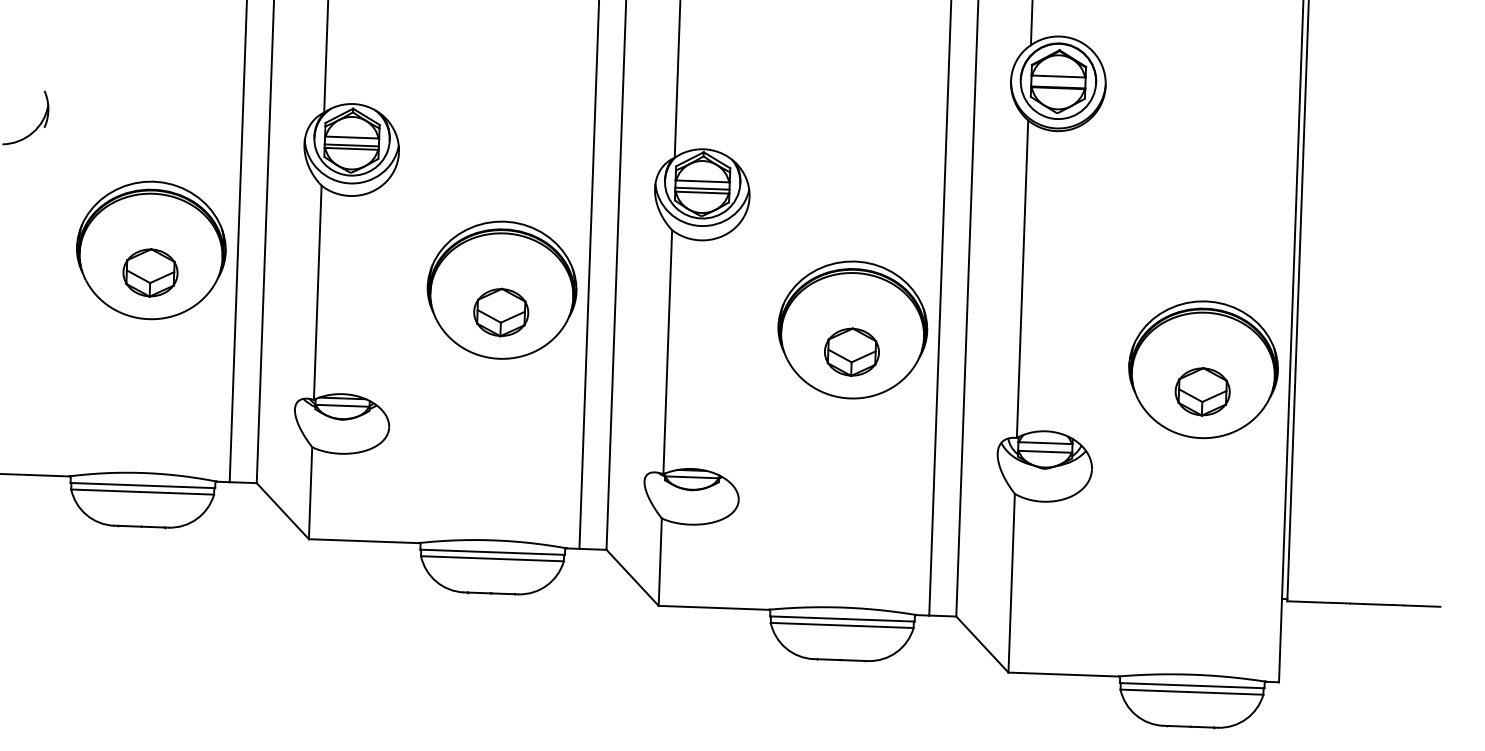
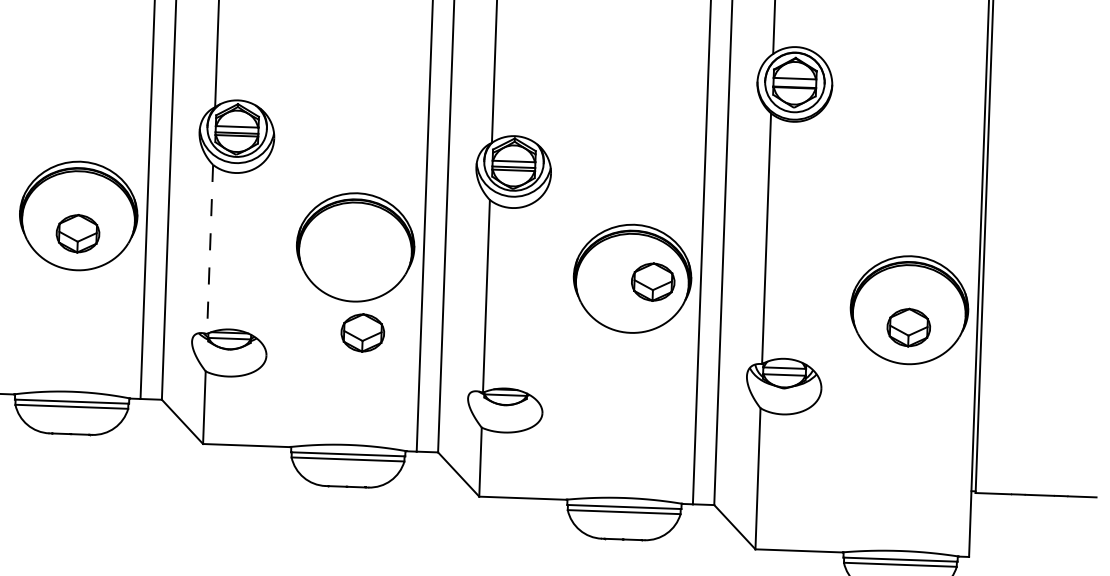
line: (317, 293) -> (209, 250), solid -> dashed
part: (501, 312) -> (363, 332), moved
part: (851, 351) -> (652, 281), moved

